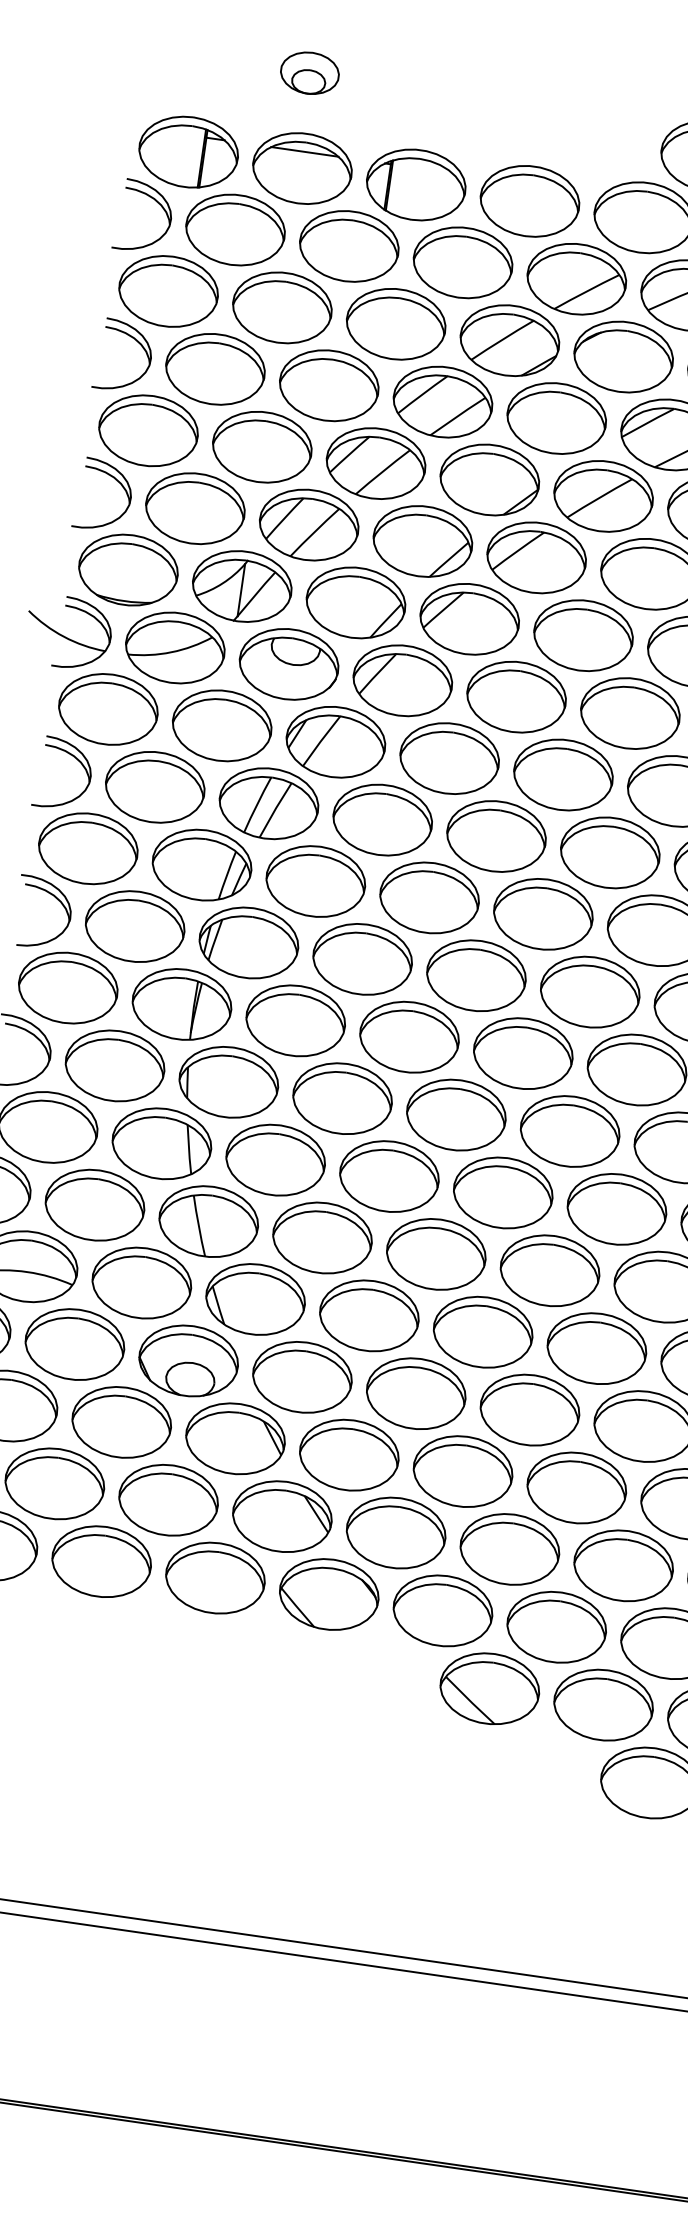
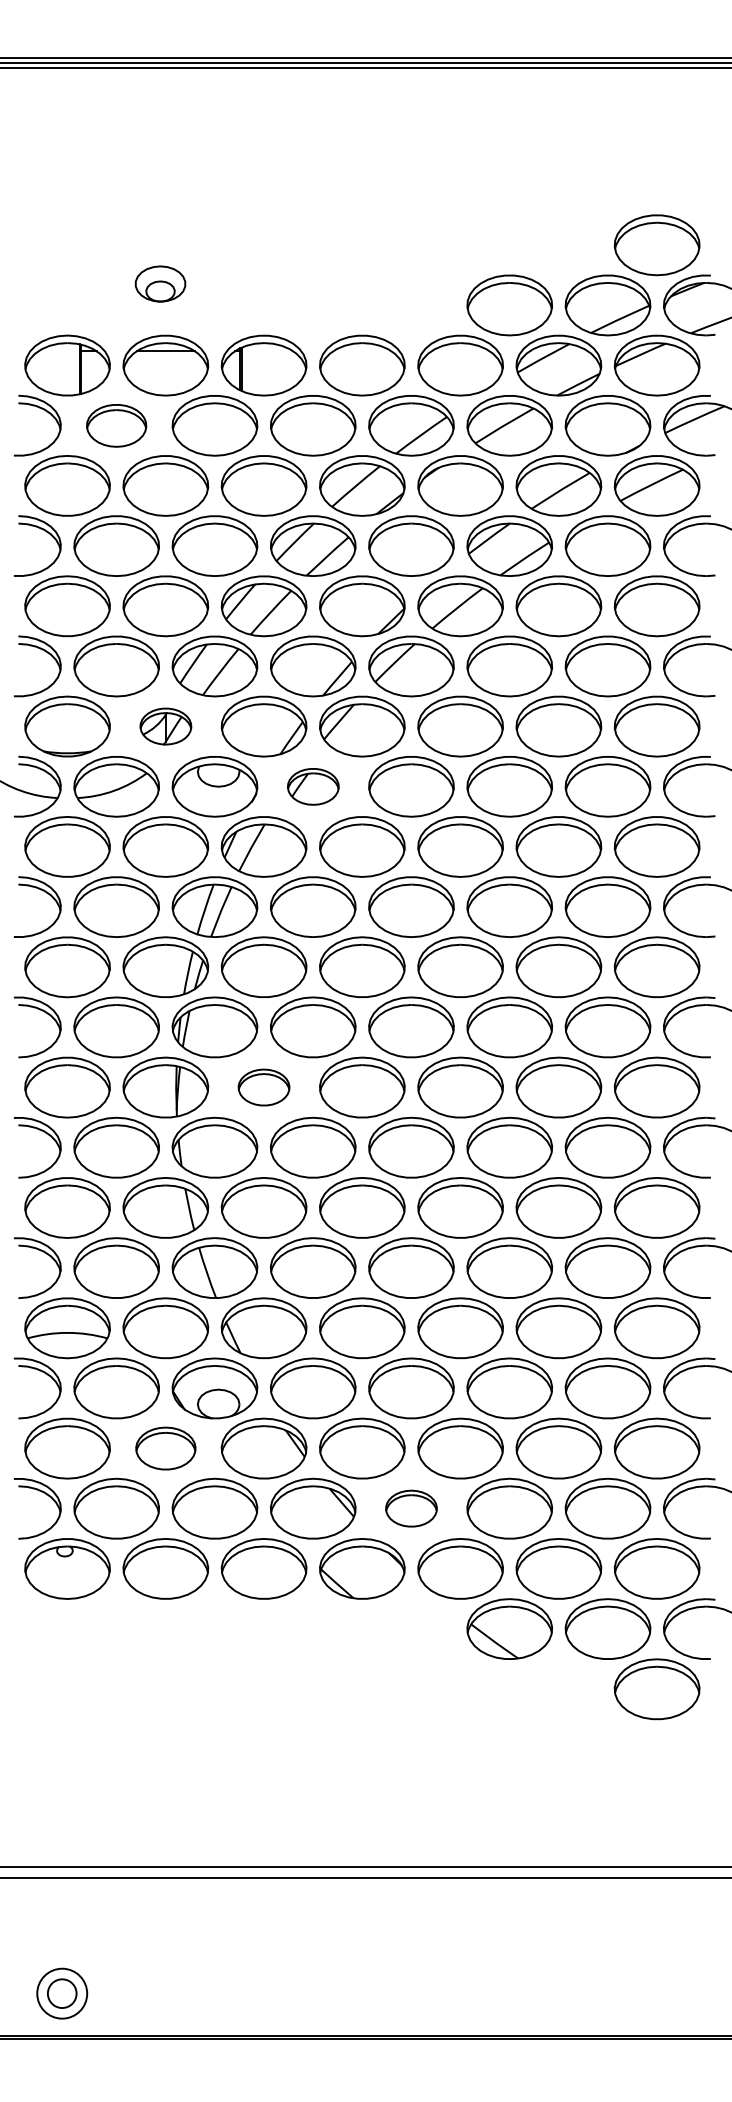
part: (235, 229) -> (116, 425), size x0.7
part: (241, 586) -> (165, 726), size x0.6
part: (403, 680) -> (313, 786), size x0.6
part: (295, 1020) -> (263, 1087), size x0.6
part: (121, 1422) -> (165, 1448), size x0.7
part: (396, 1532) -> (411, 1508), size x0.6

